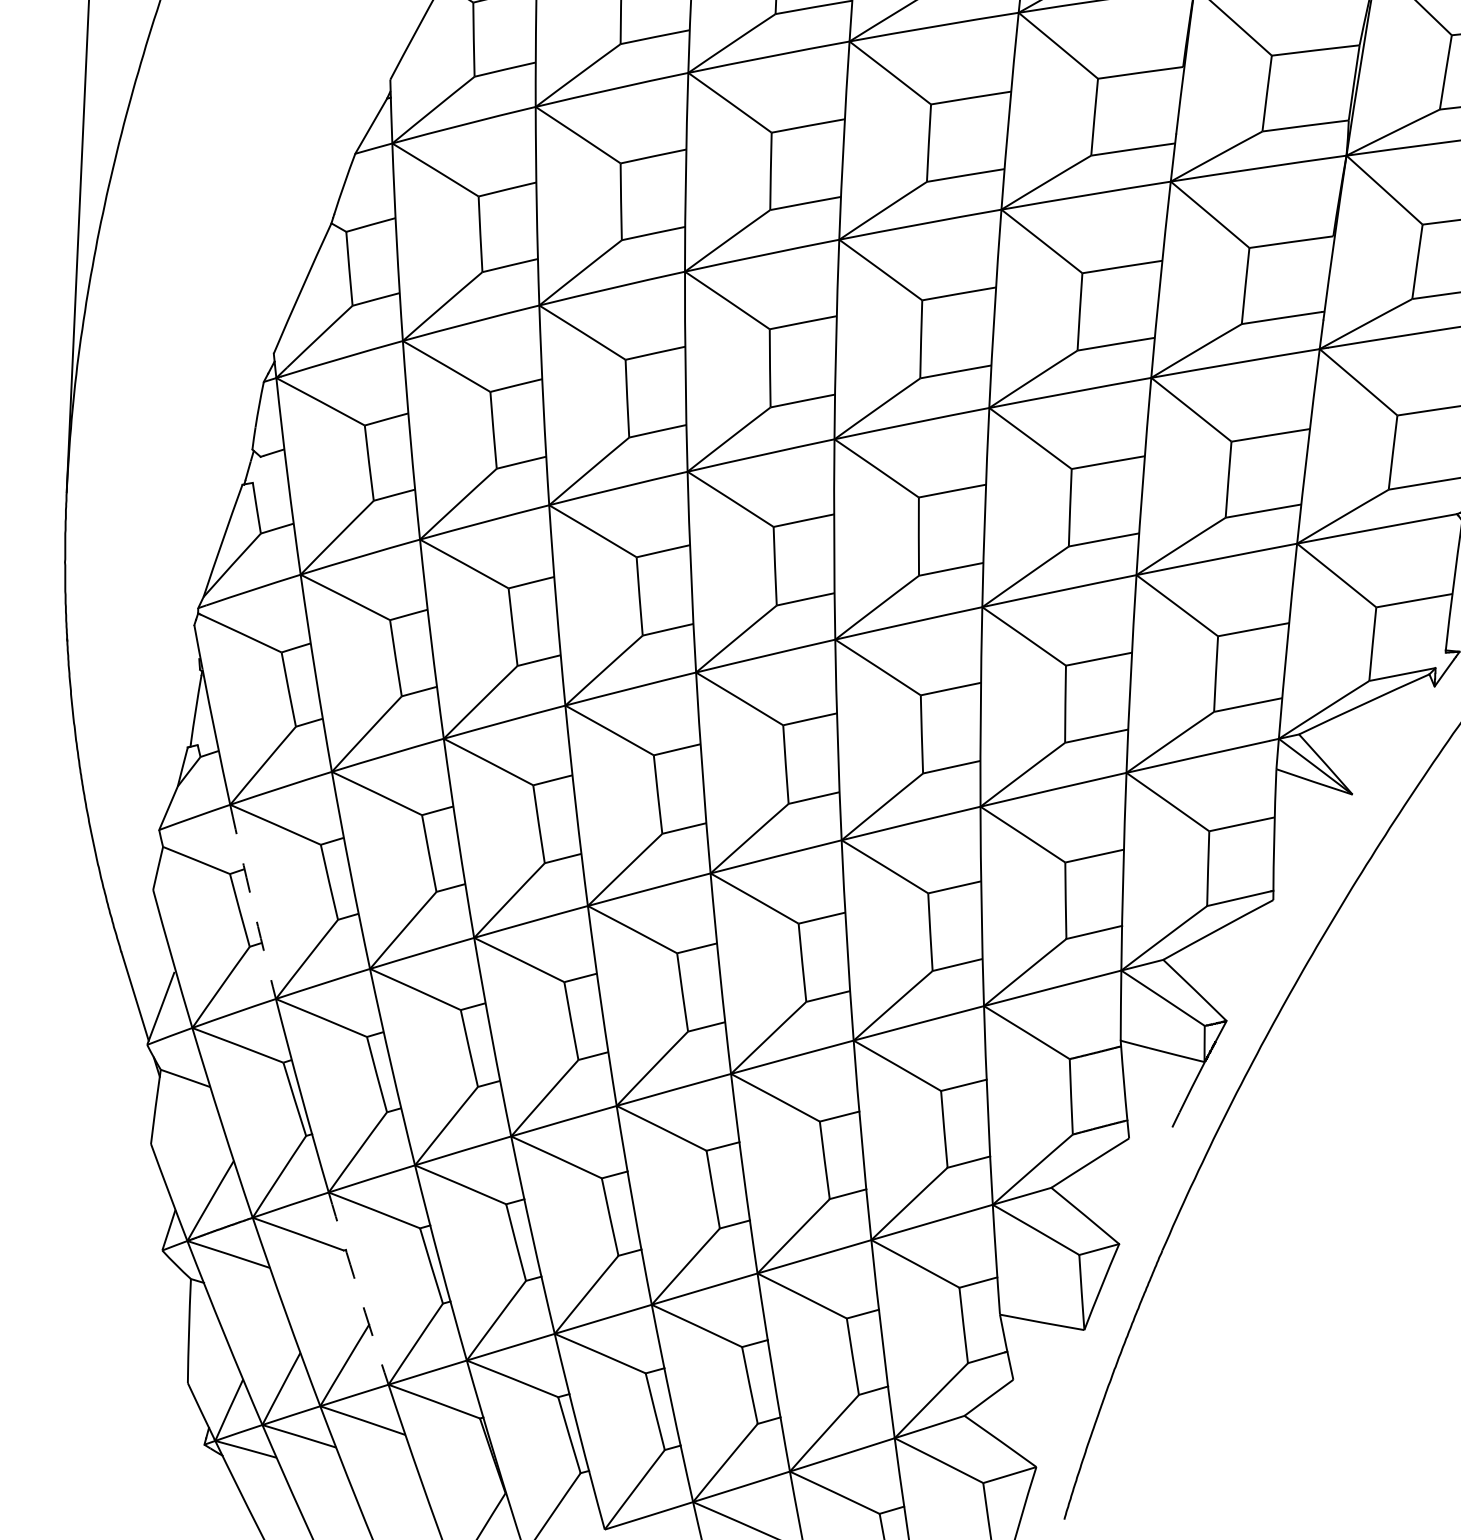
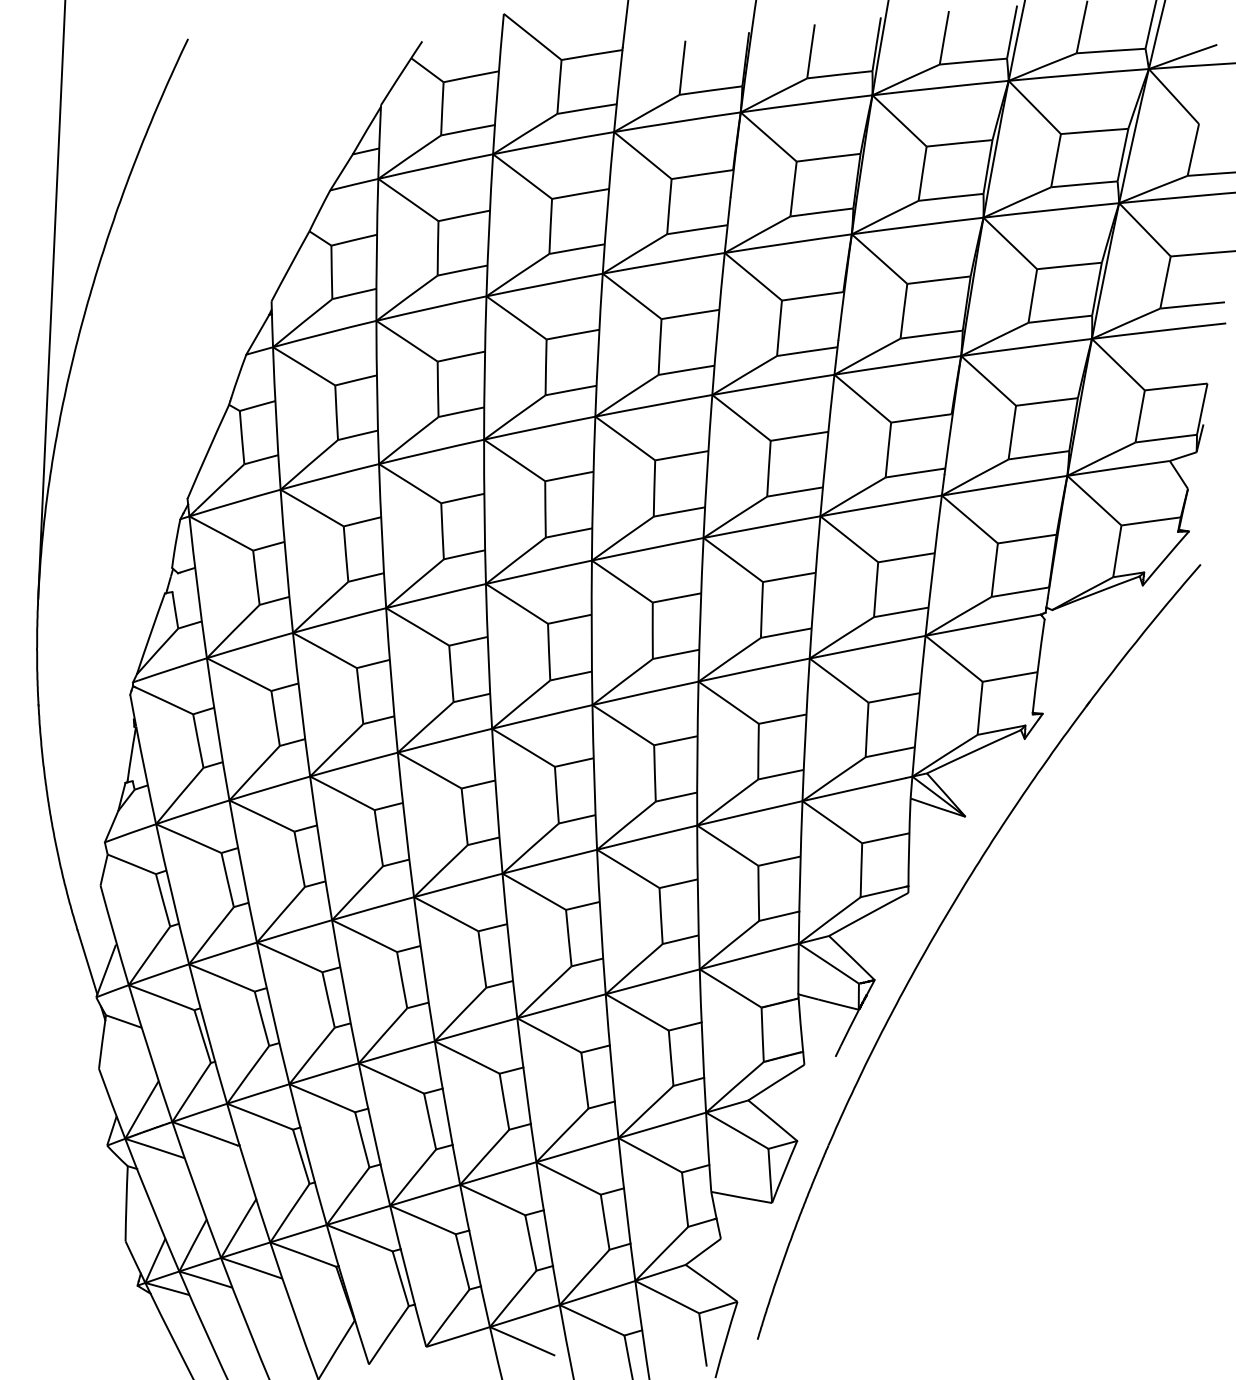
arc: (252, 902) -> (172, 894), dashed -> solid
arc: (358, 1289) -> (248, 1173), dashed -> solid

